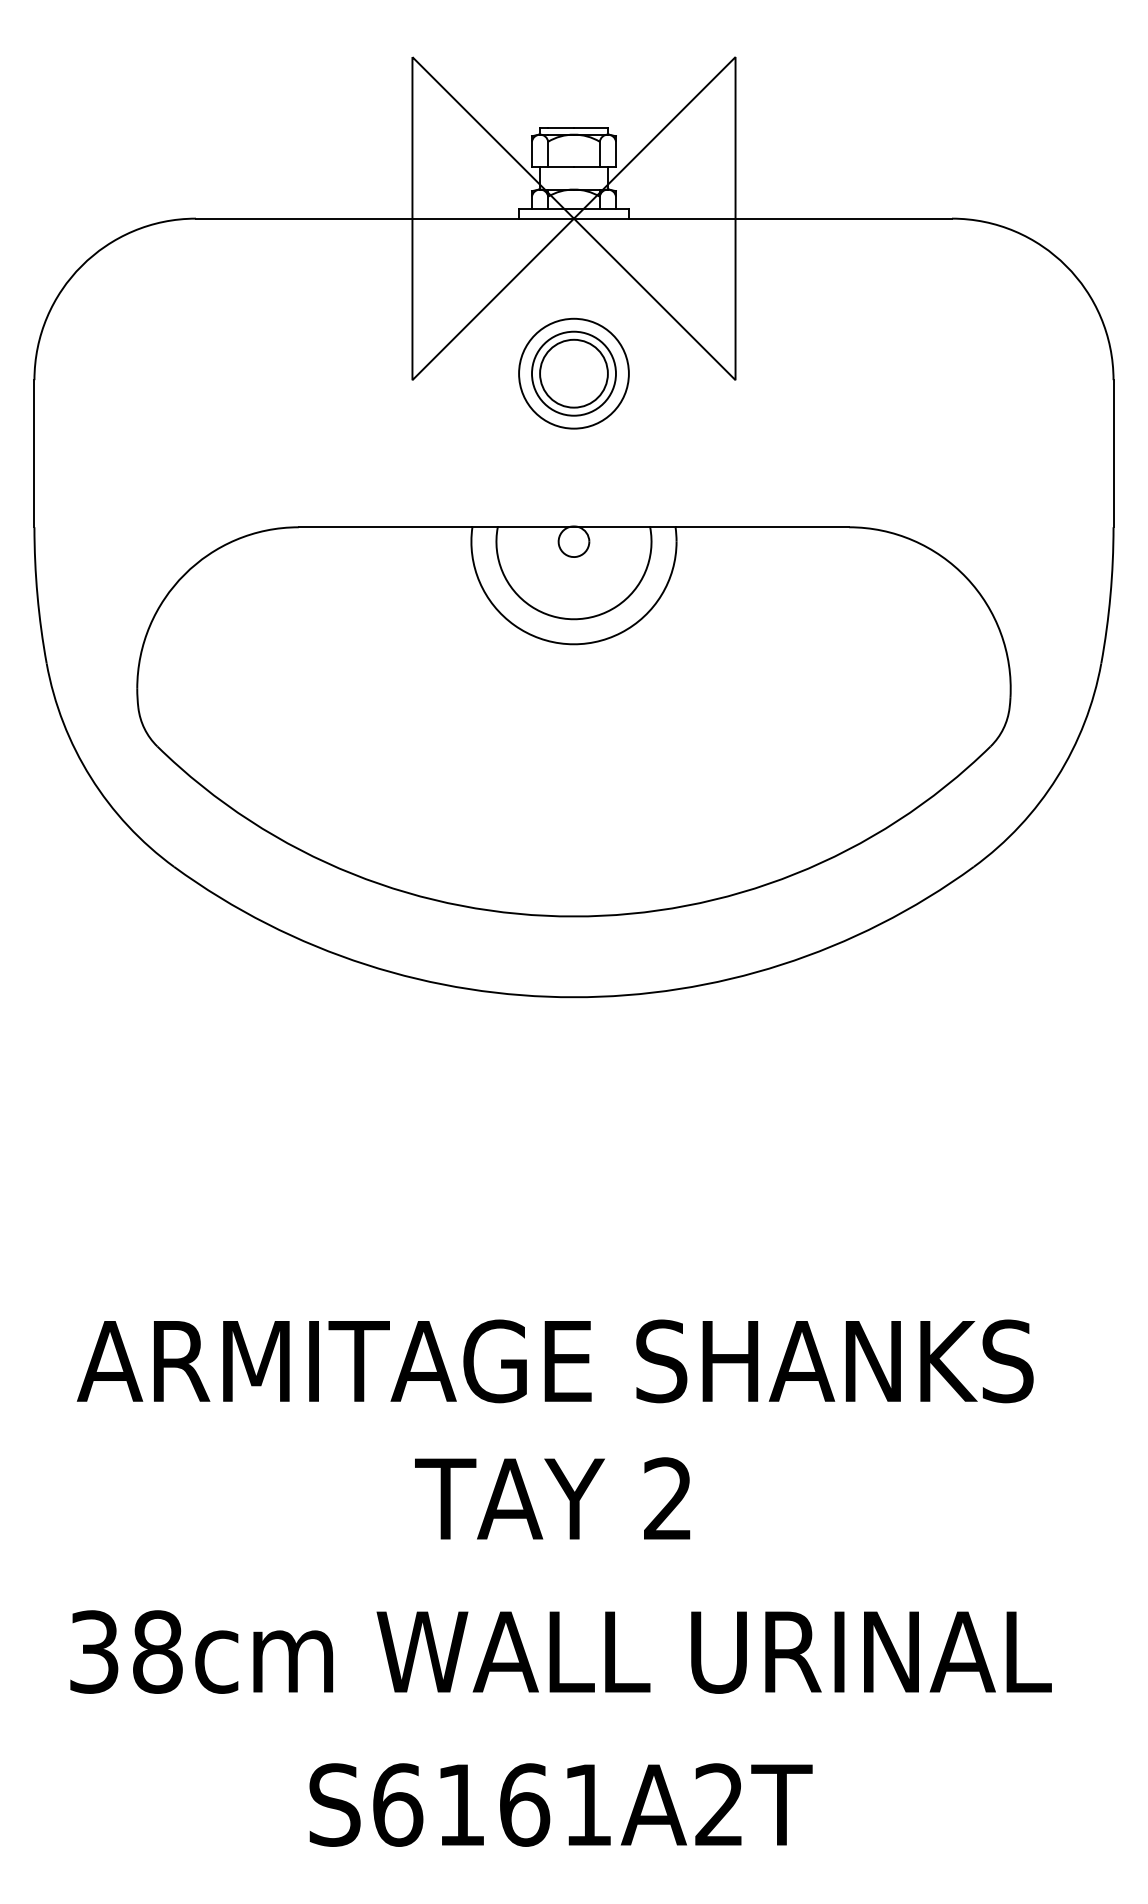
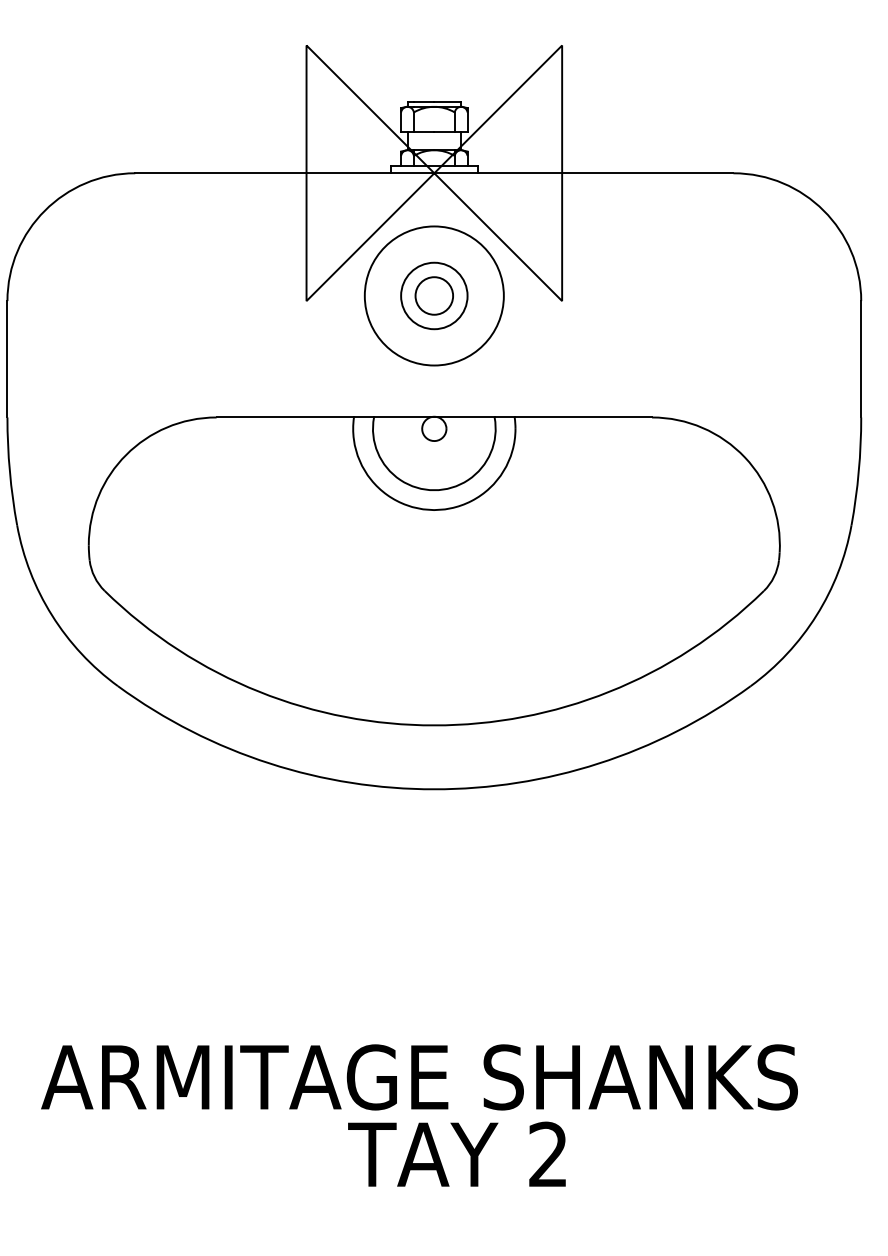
circle: (573, 373) -> (433, 295), size x0.7
circle: (573, 373) -> (433, 295), size x1.6
text: (552, 1498) -> (456, 1154), moved

